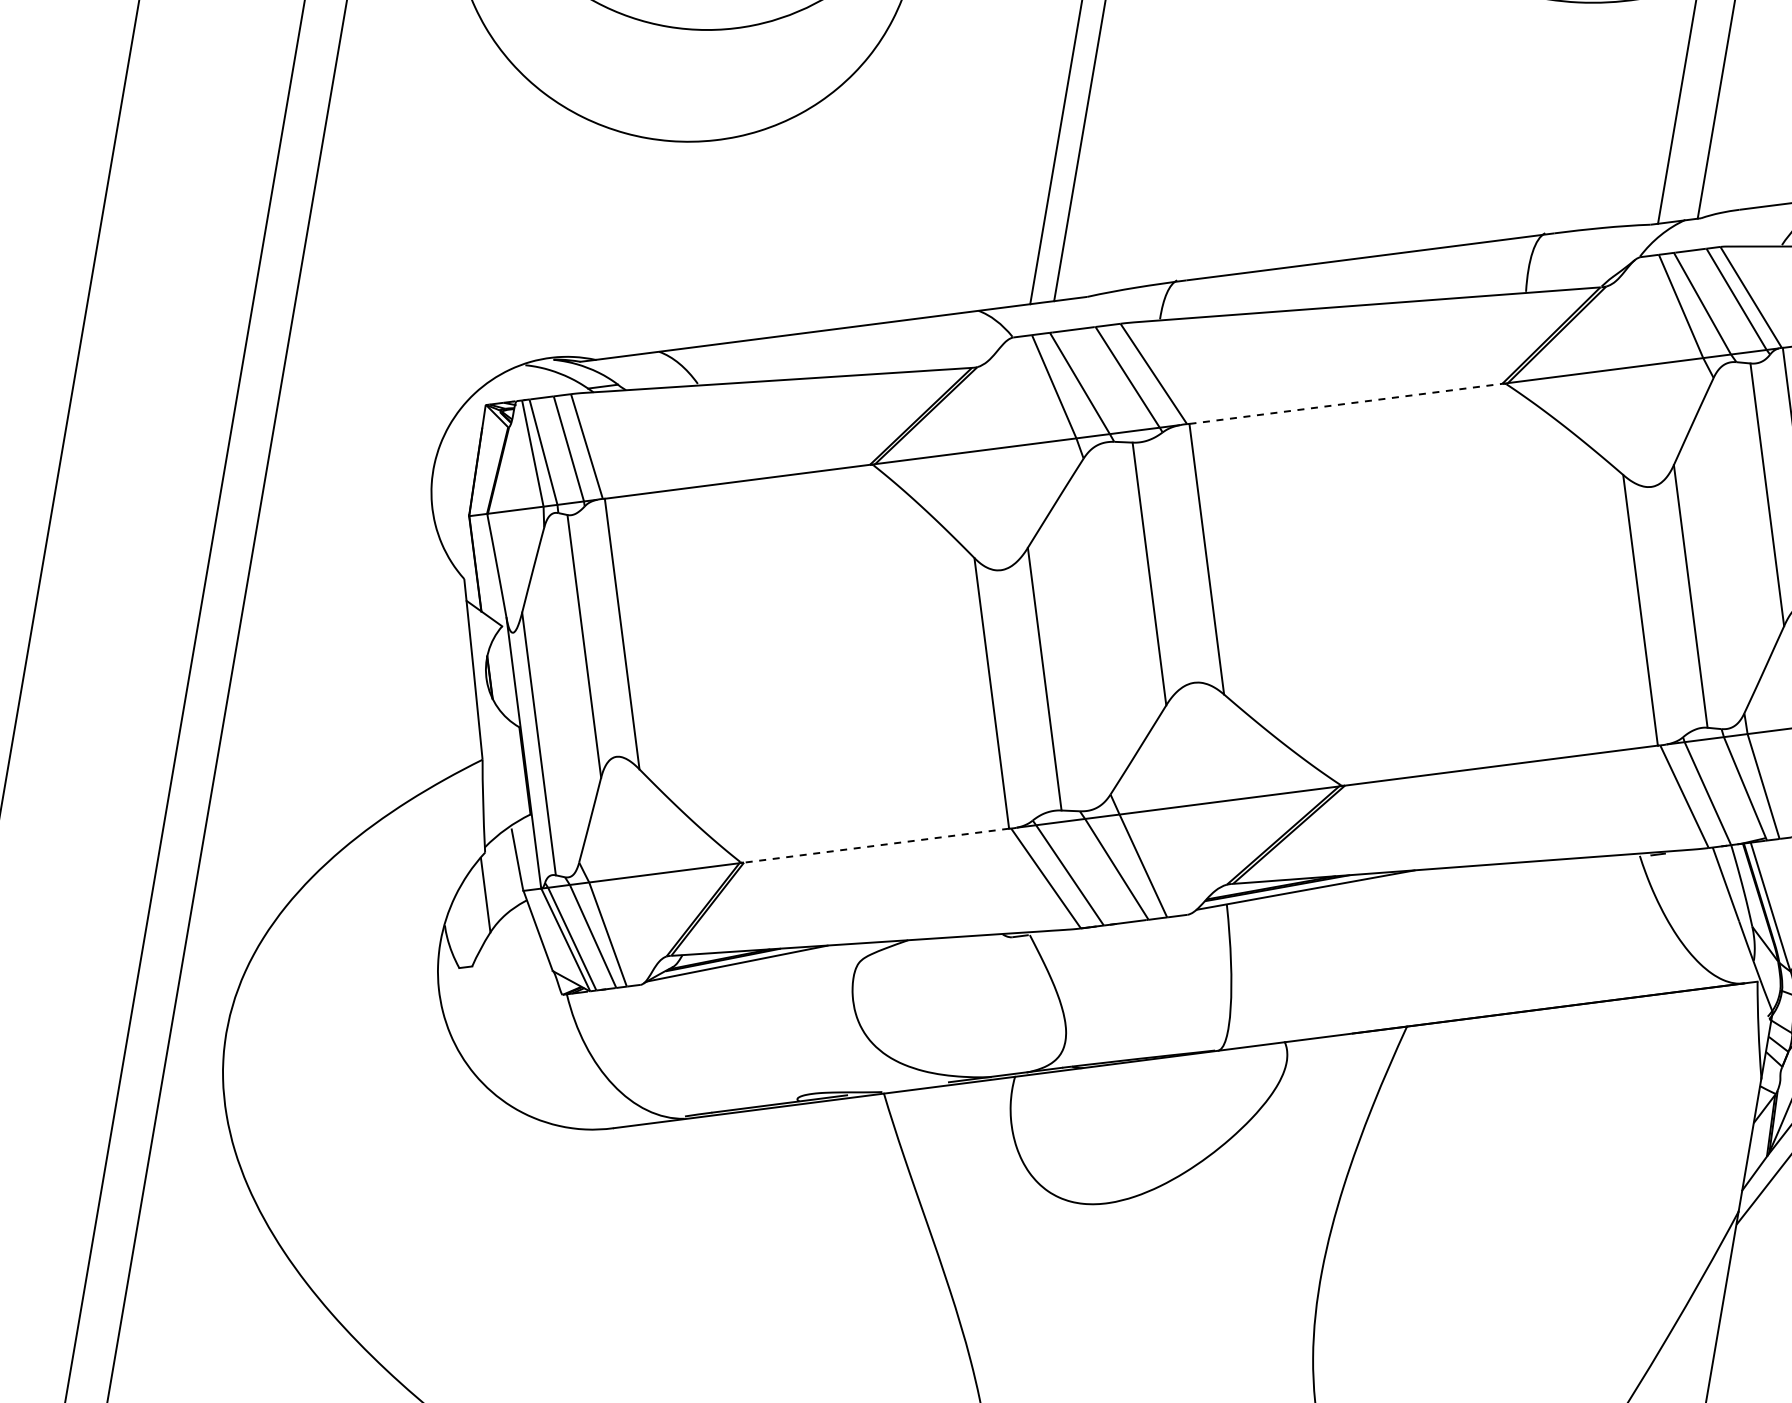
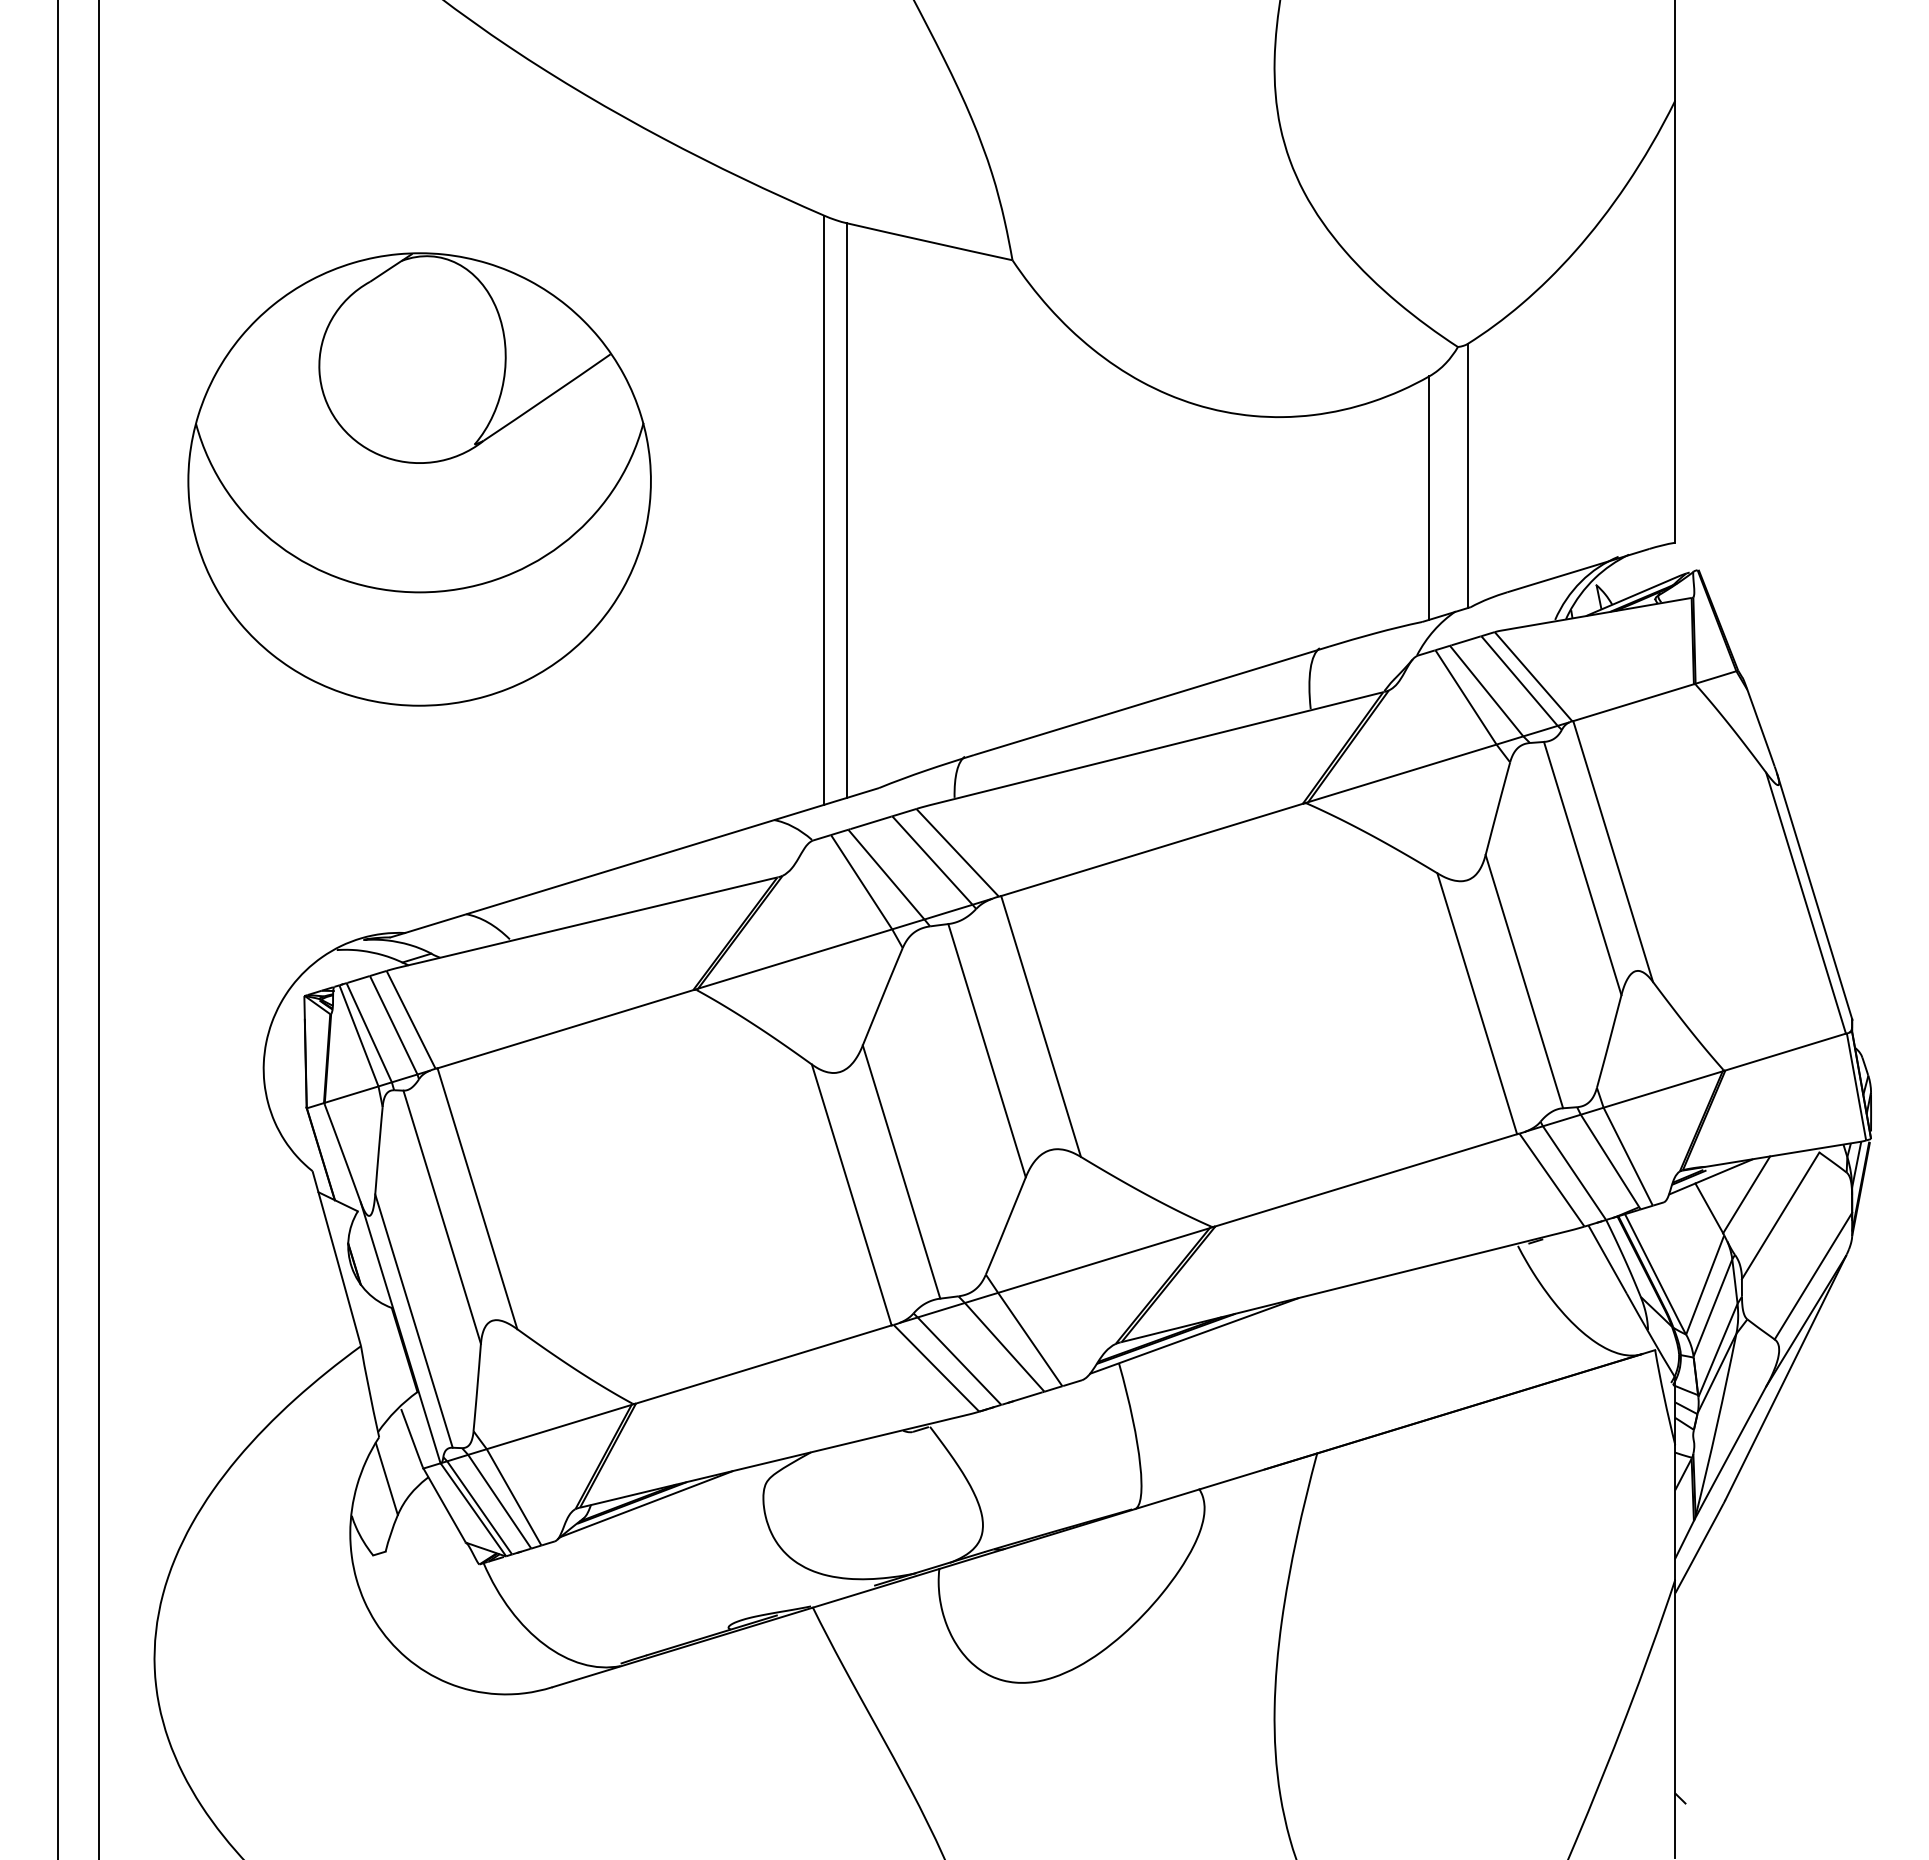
line: (1346, 403) -> (1152, 849), dashed -> solid
line: (876, 845) -> (763, 1364), dashed -> solid

